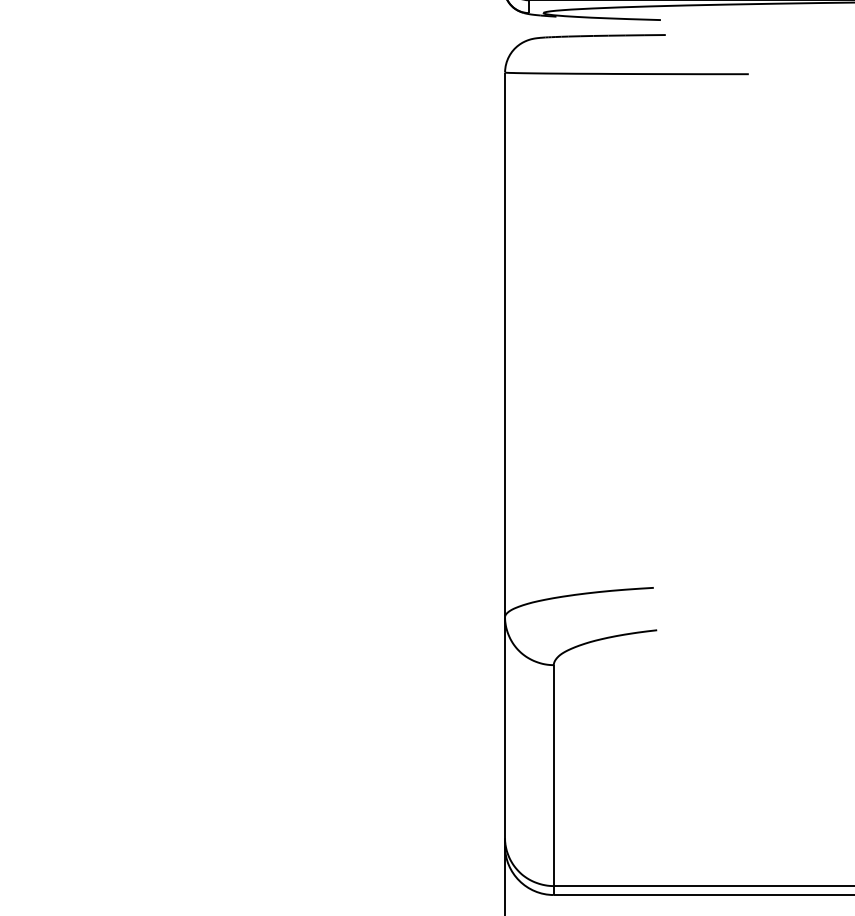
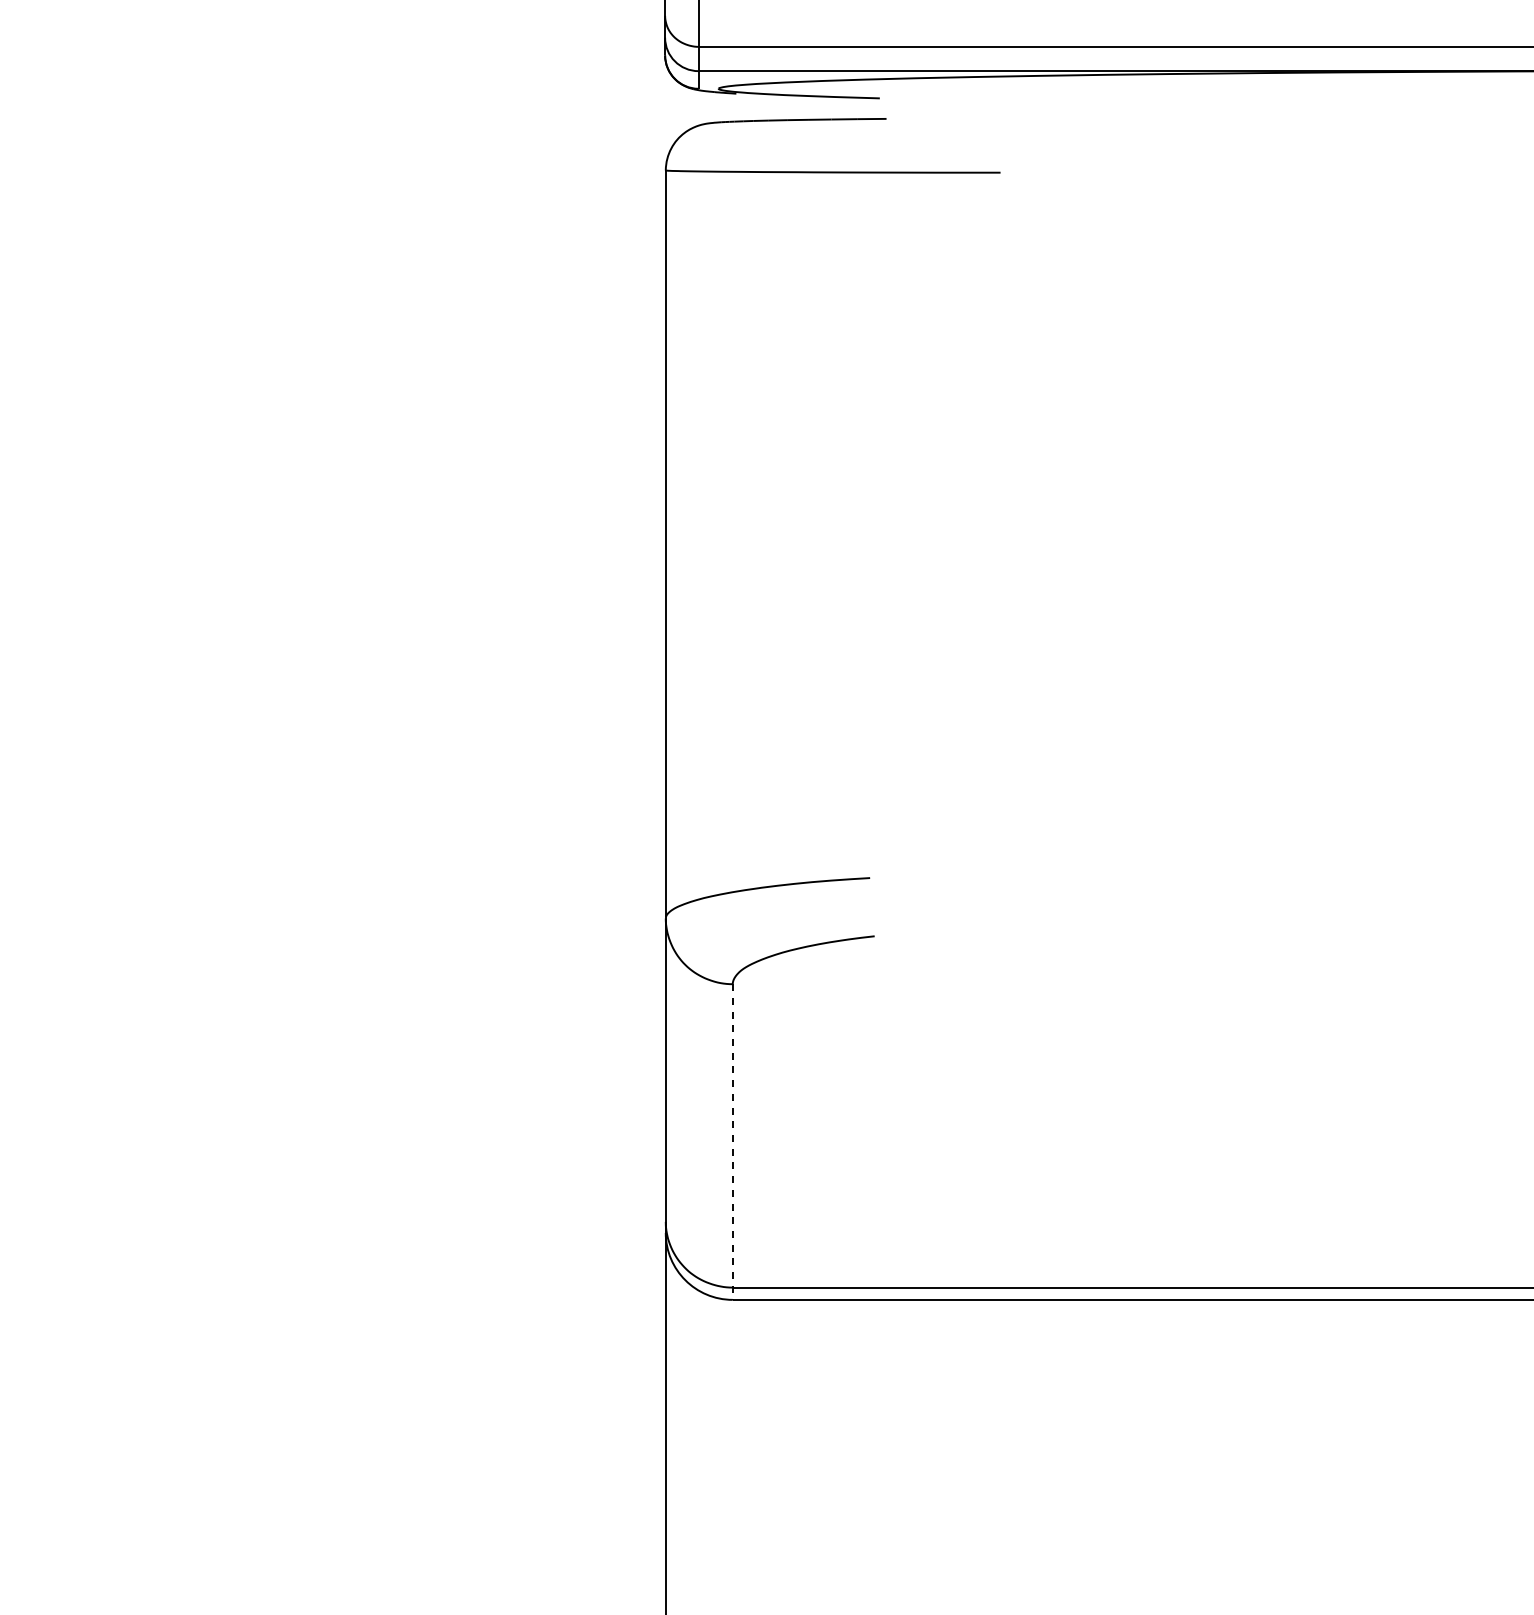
line: (553, 780) -> (732, 1142), solid -> dashed

